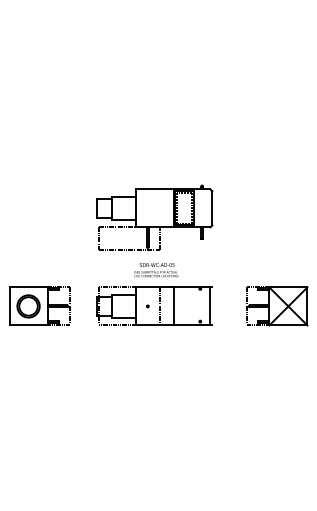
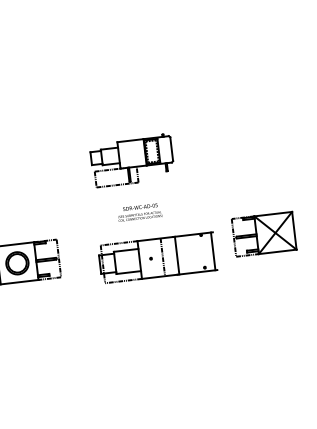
part: (154, 217) -> (132, 160), size x0.7
part: (154, 305) -> (157, 257), moved

